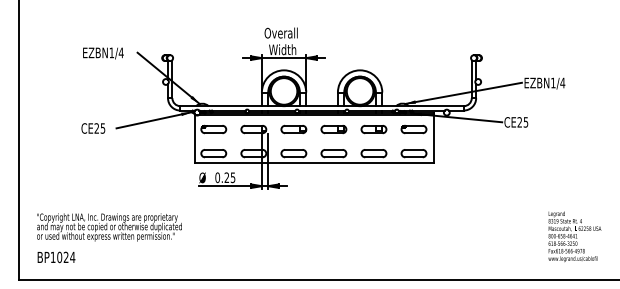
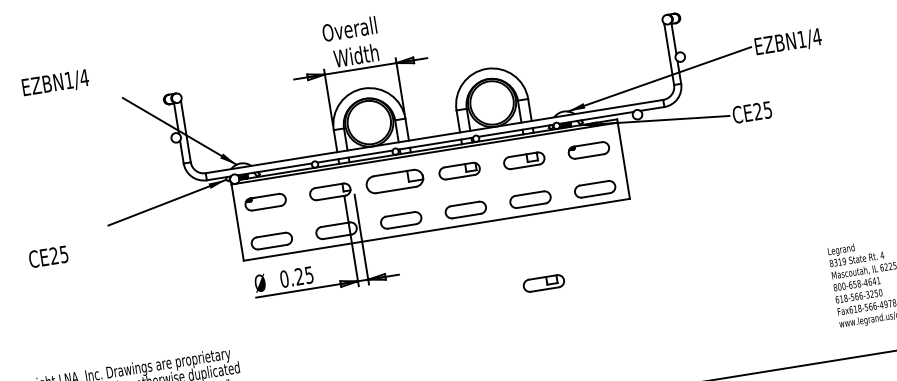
text: (103, 53) -> (55, 83), moved
text: (93, 128) -> (48, 256), moved
part: (293, 129) -> (394, 181), size x1.4
part: (373, 205) -> (543, 283), added

